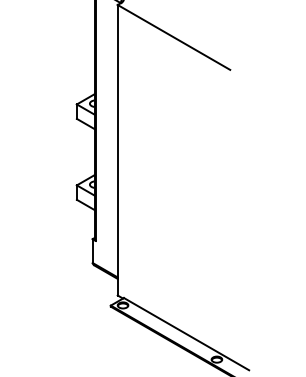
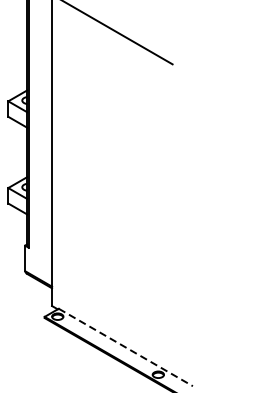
line: (187, 334) -> (126, 347), solid -> dashed

